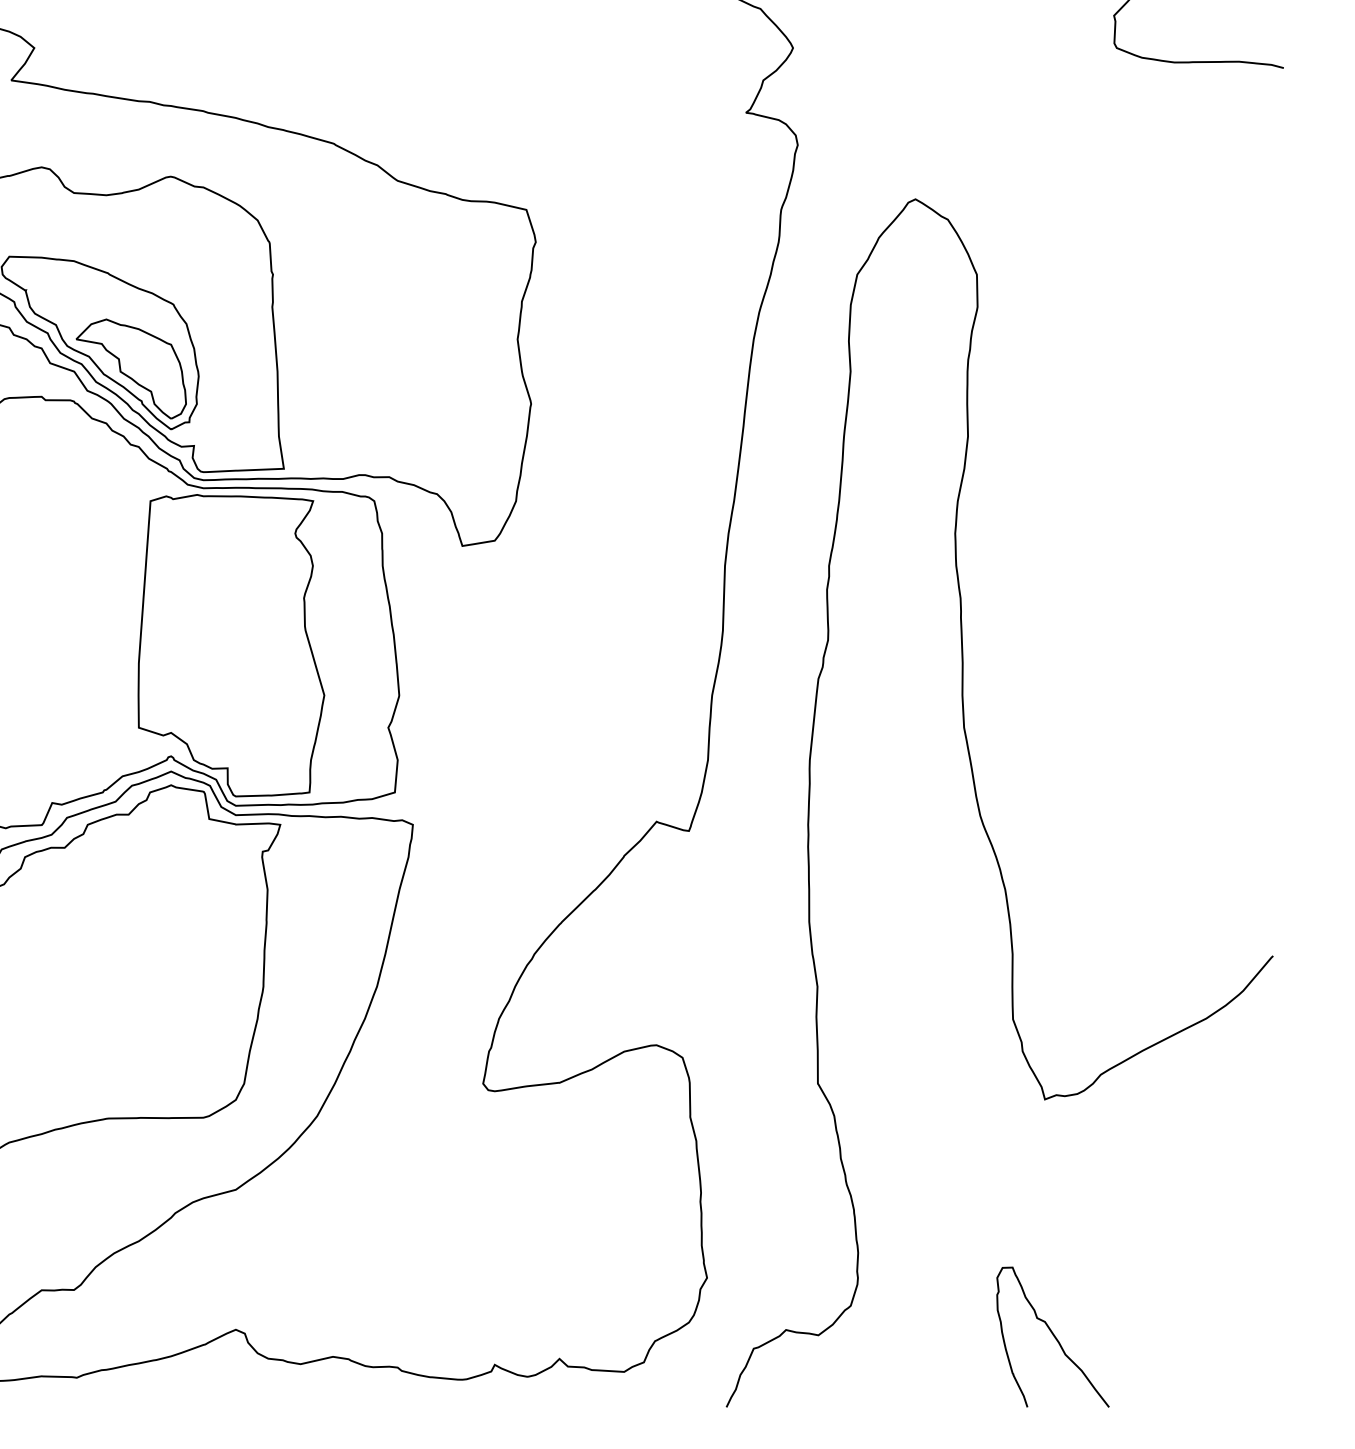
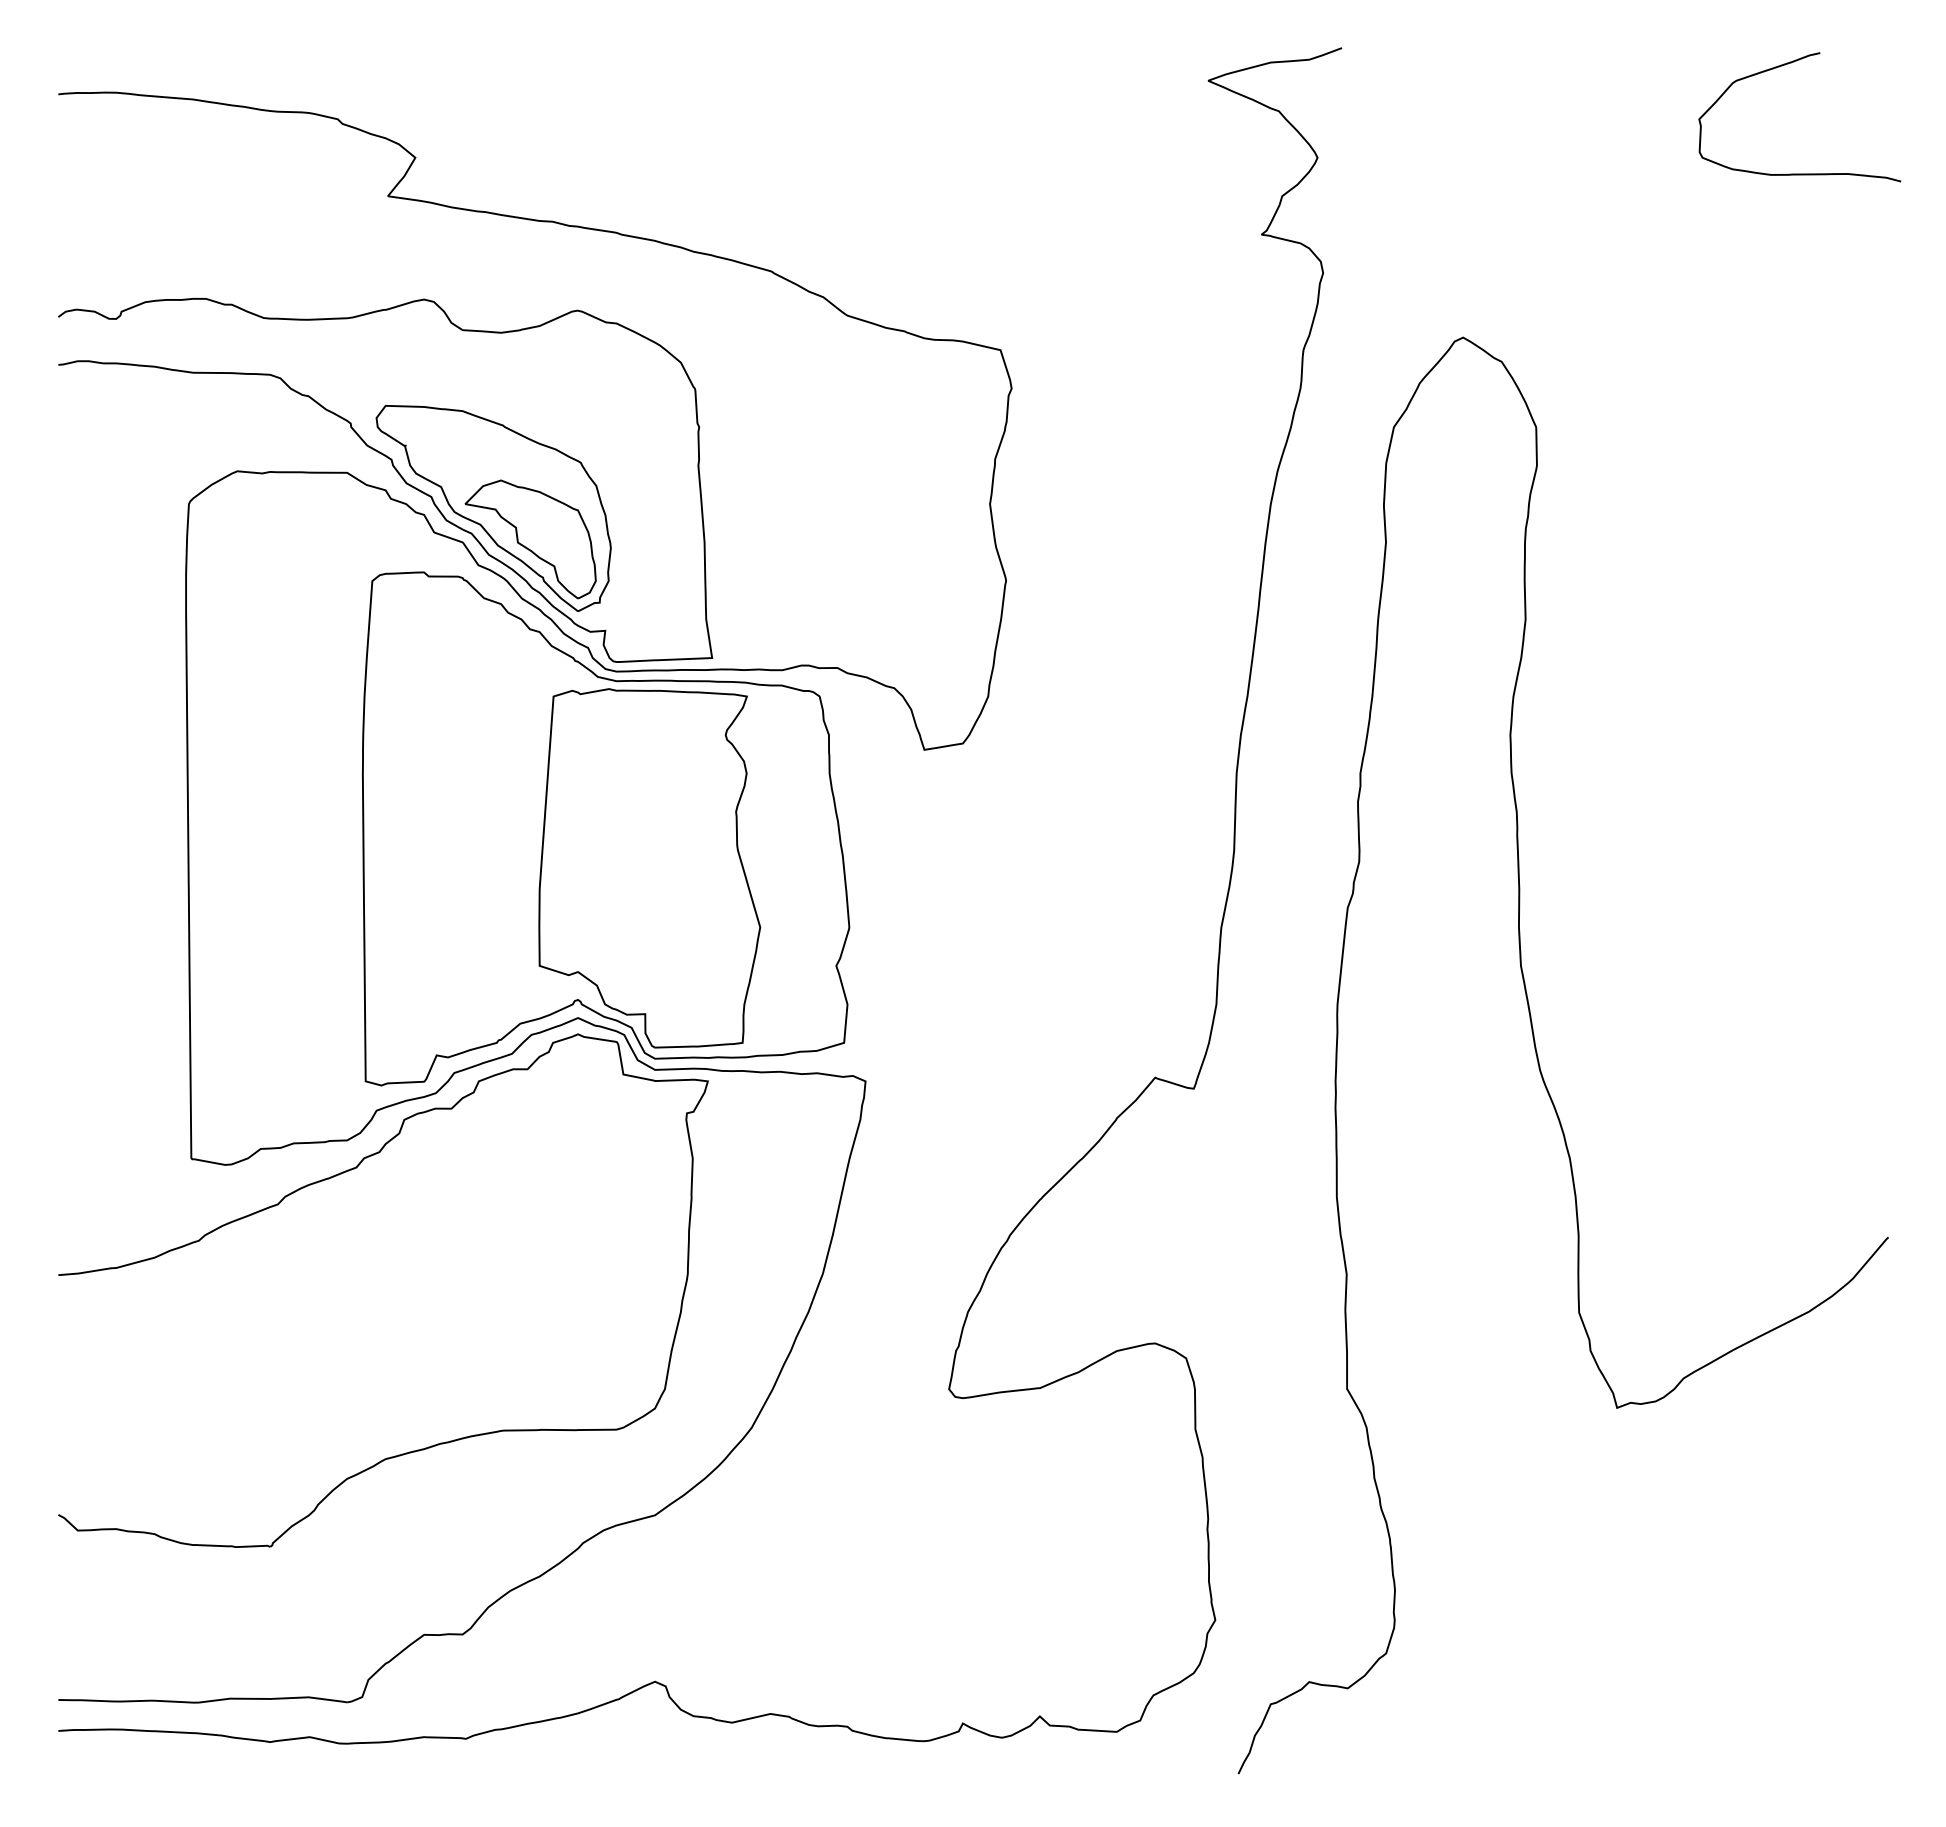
curve: (1053, 1336) -> (1627, 1689), removed

